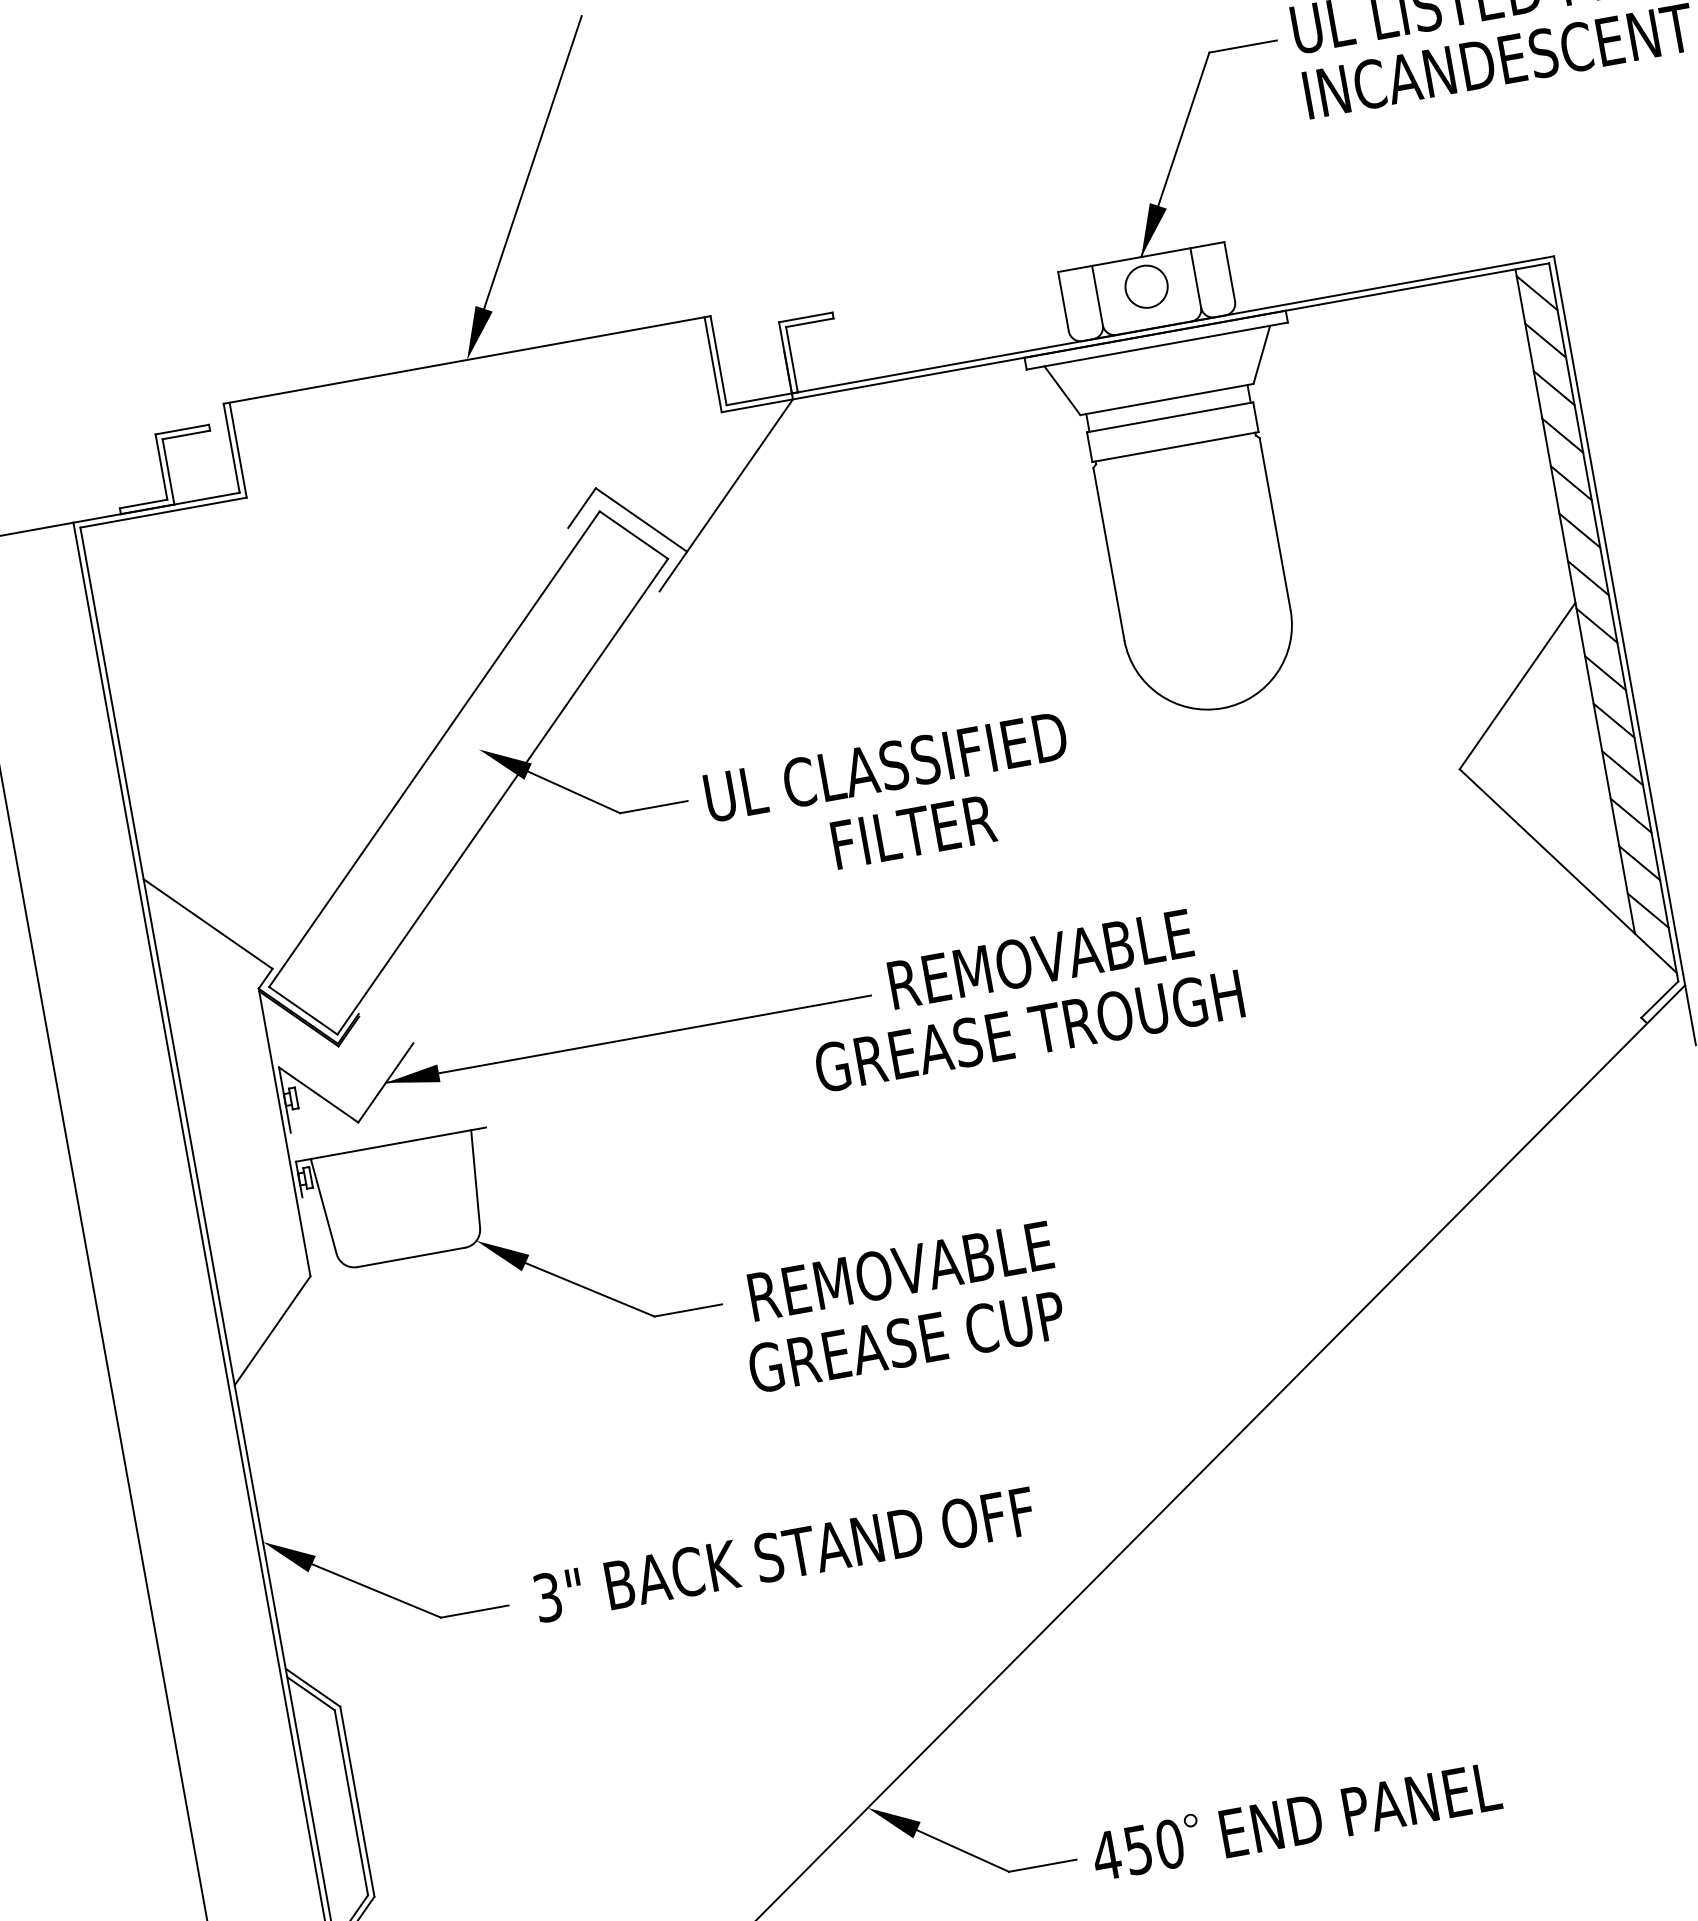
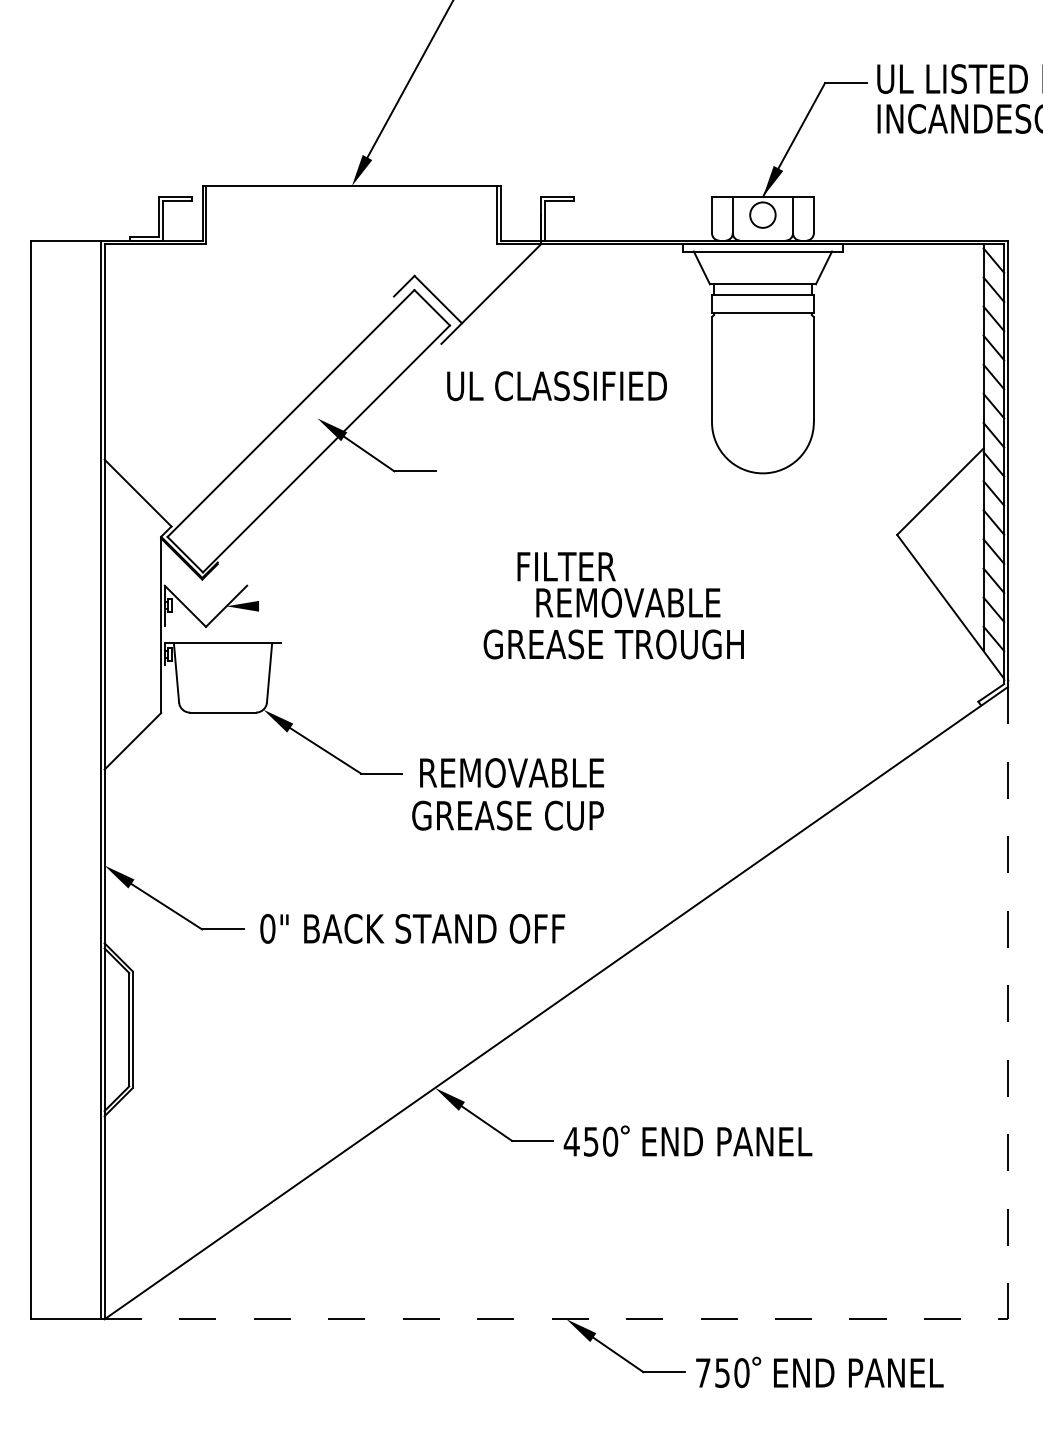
text: (885, 767) -> (556, 386), moved
text: (913, 831) -> (566, 566), moved
line: (627, 1039) -> (374, 606), removed
text: (547, 1596) -> (267, 928), 3" -> 0"

